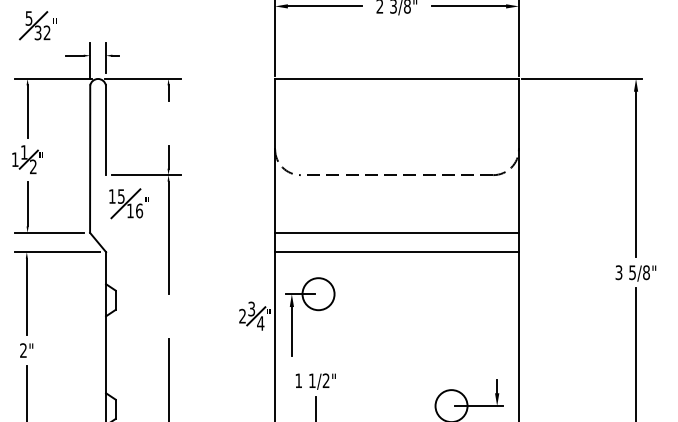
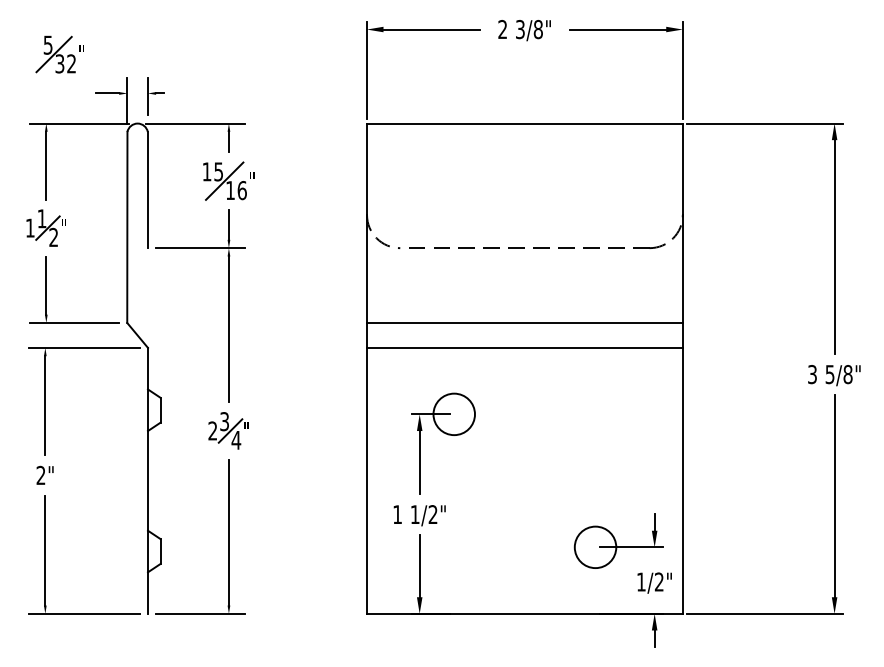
part: (128, 203) -> (228, 180), moved
part: (311, 309) -> (445, 434), moved
part: (254, 315) -> (228, 430), moved

